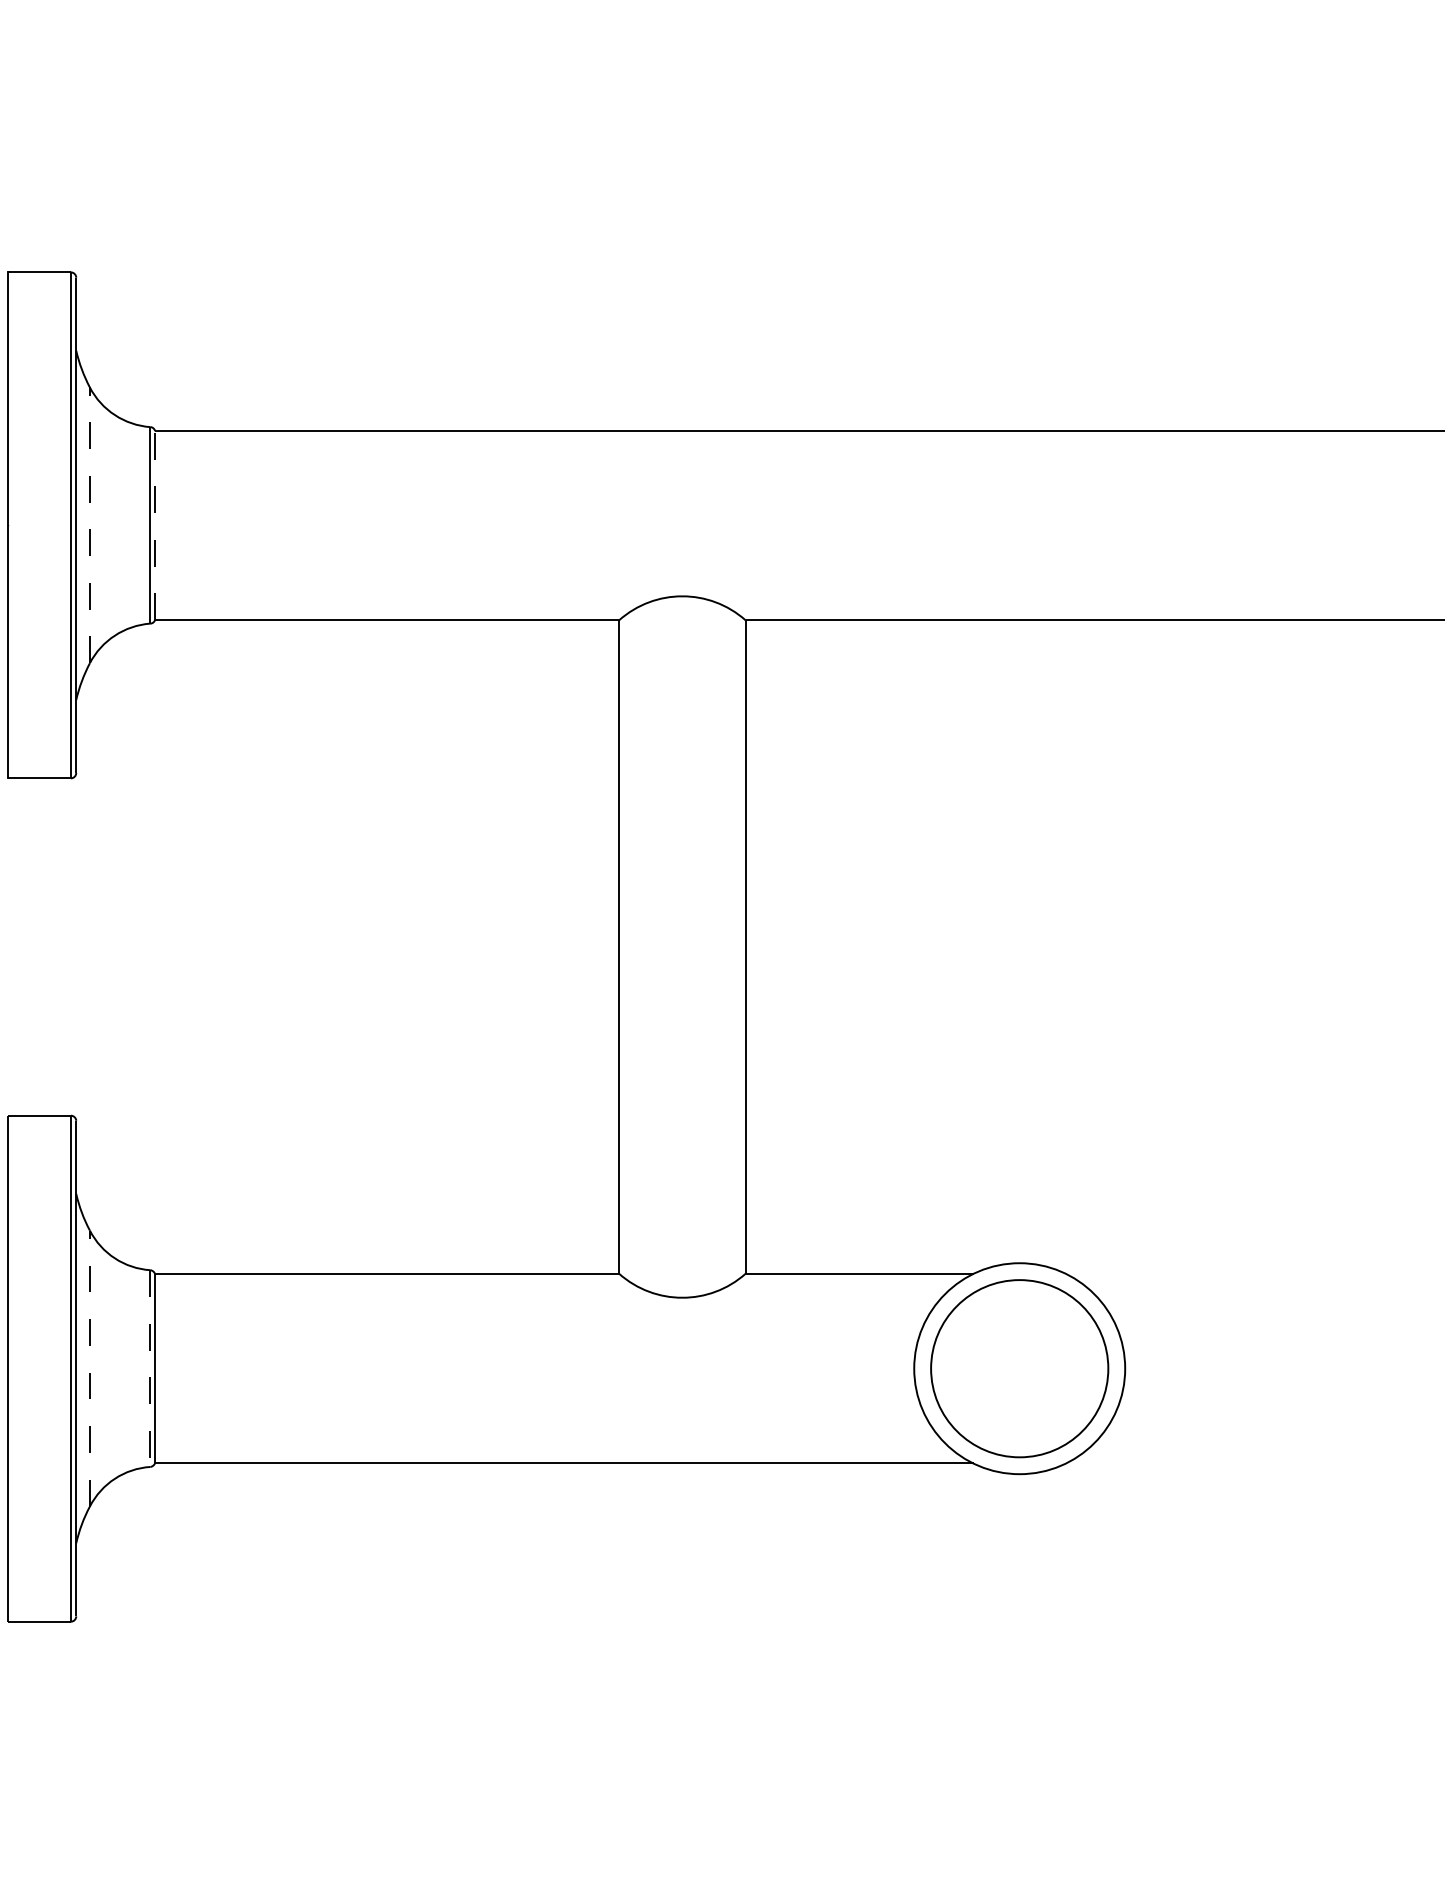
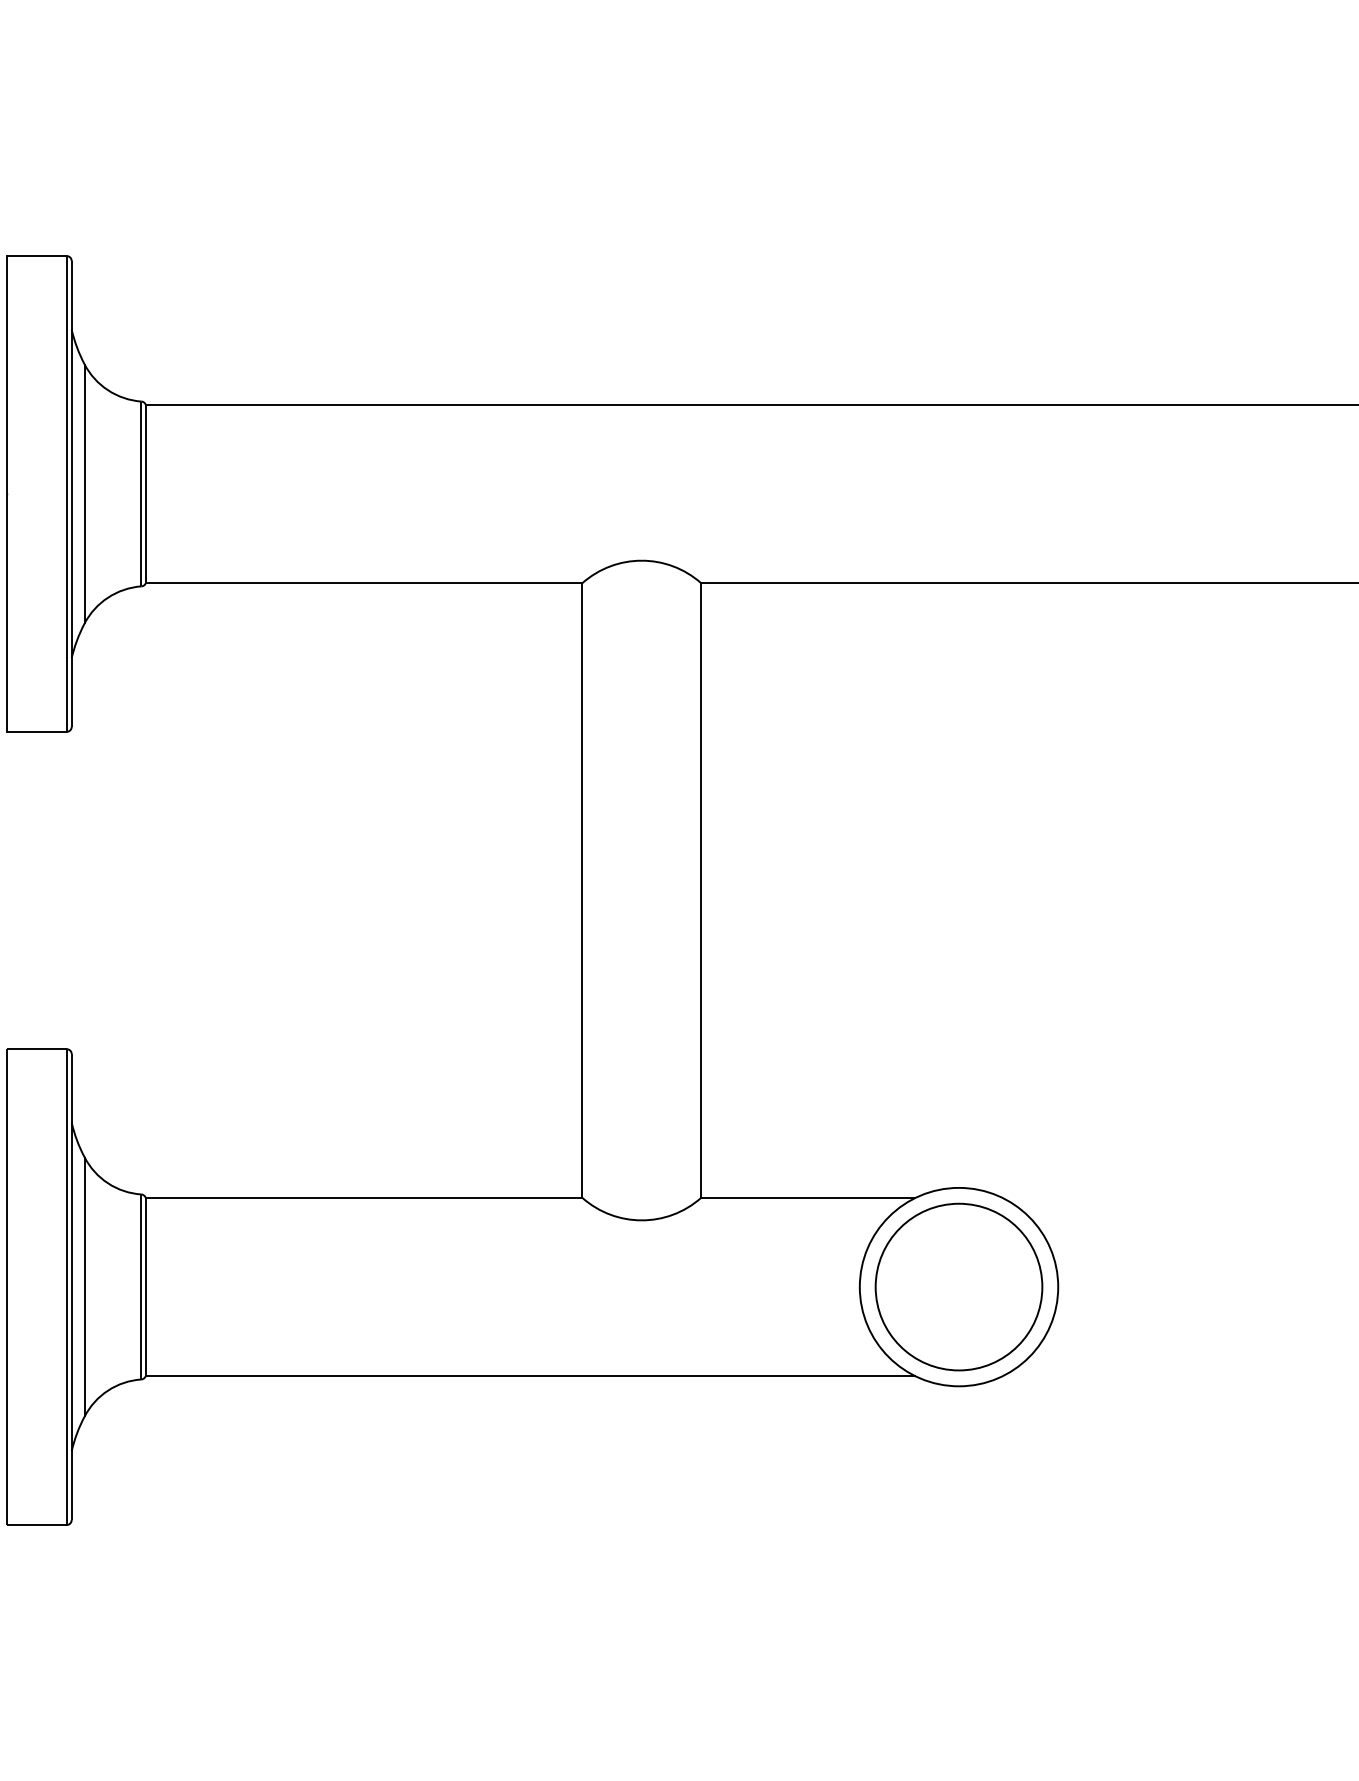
line: (89, 524) -> (84, 493), dashed -> solid
line: (155, 524) -> (146, 493), dashed -> solid
line: (89, 1368) -> (84, 1286), dashed -> solid
line: (150, 1368) -> (141, 1286), dashed -> solid

